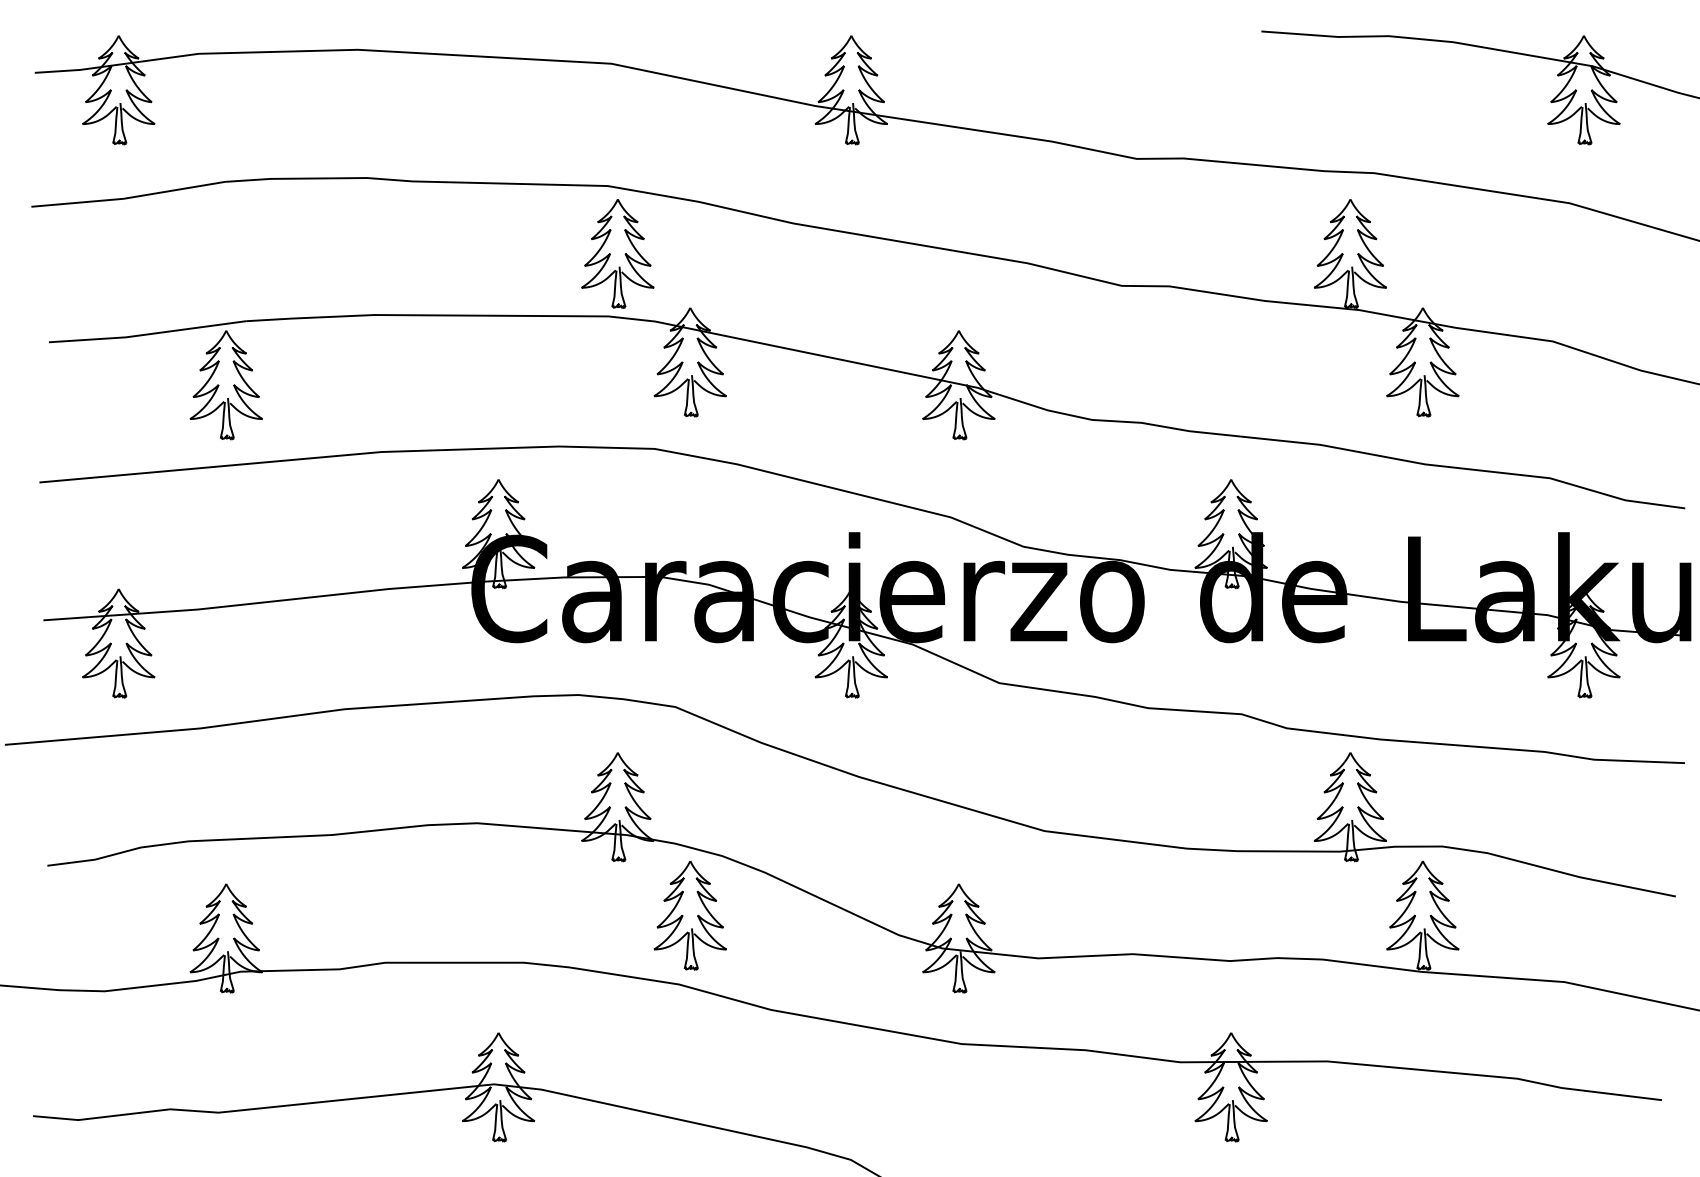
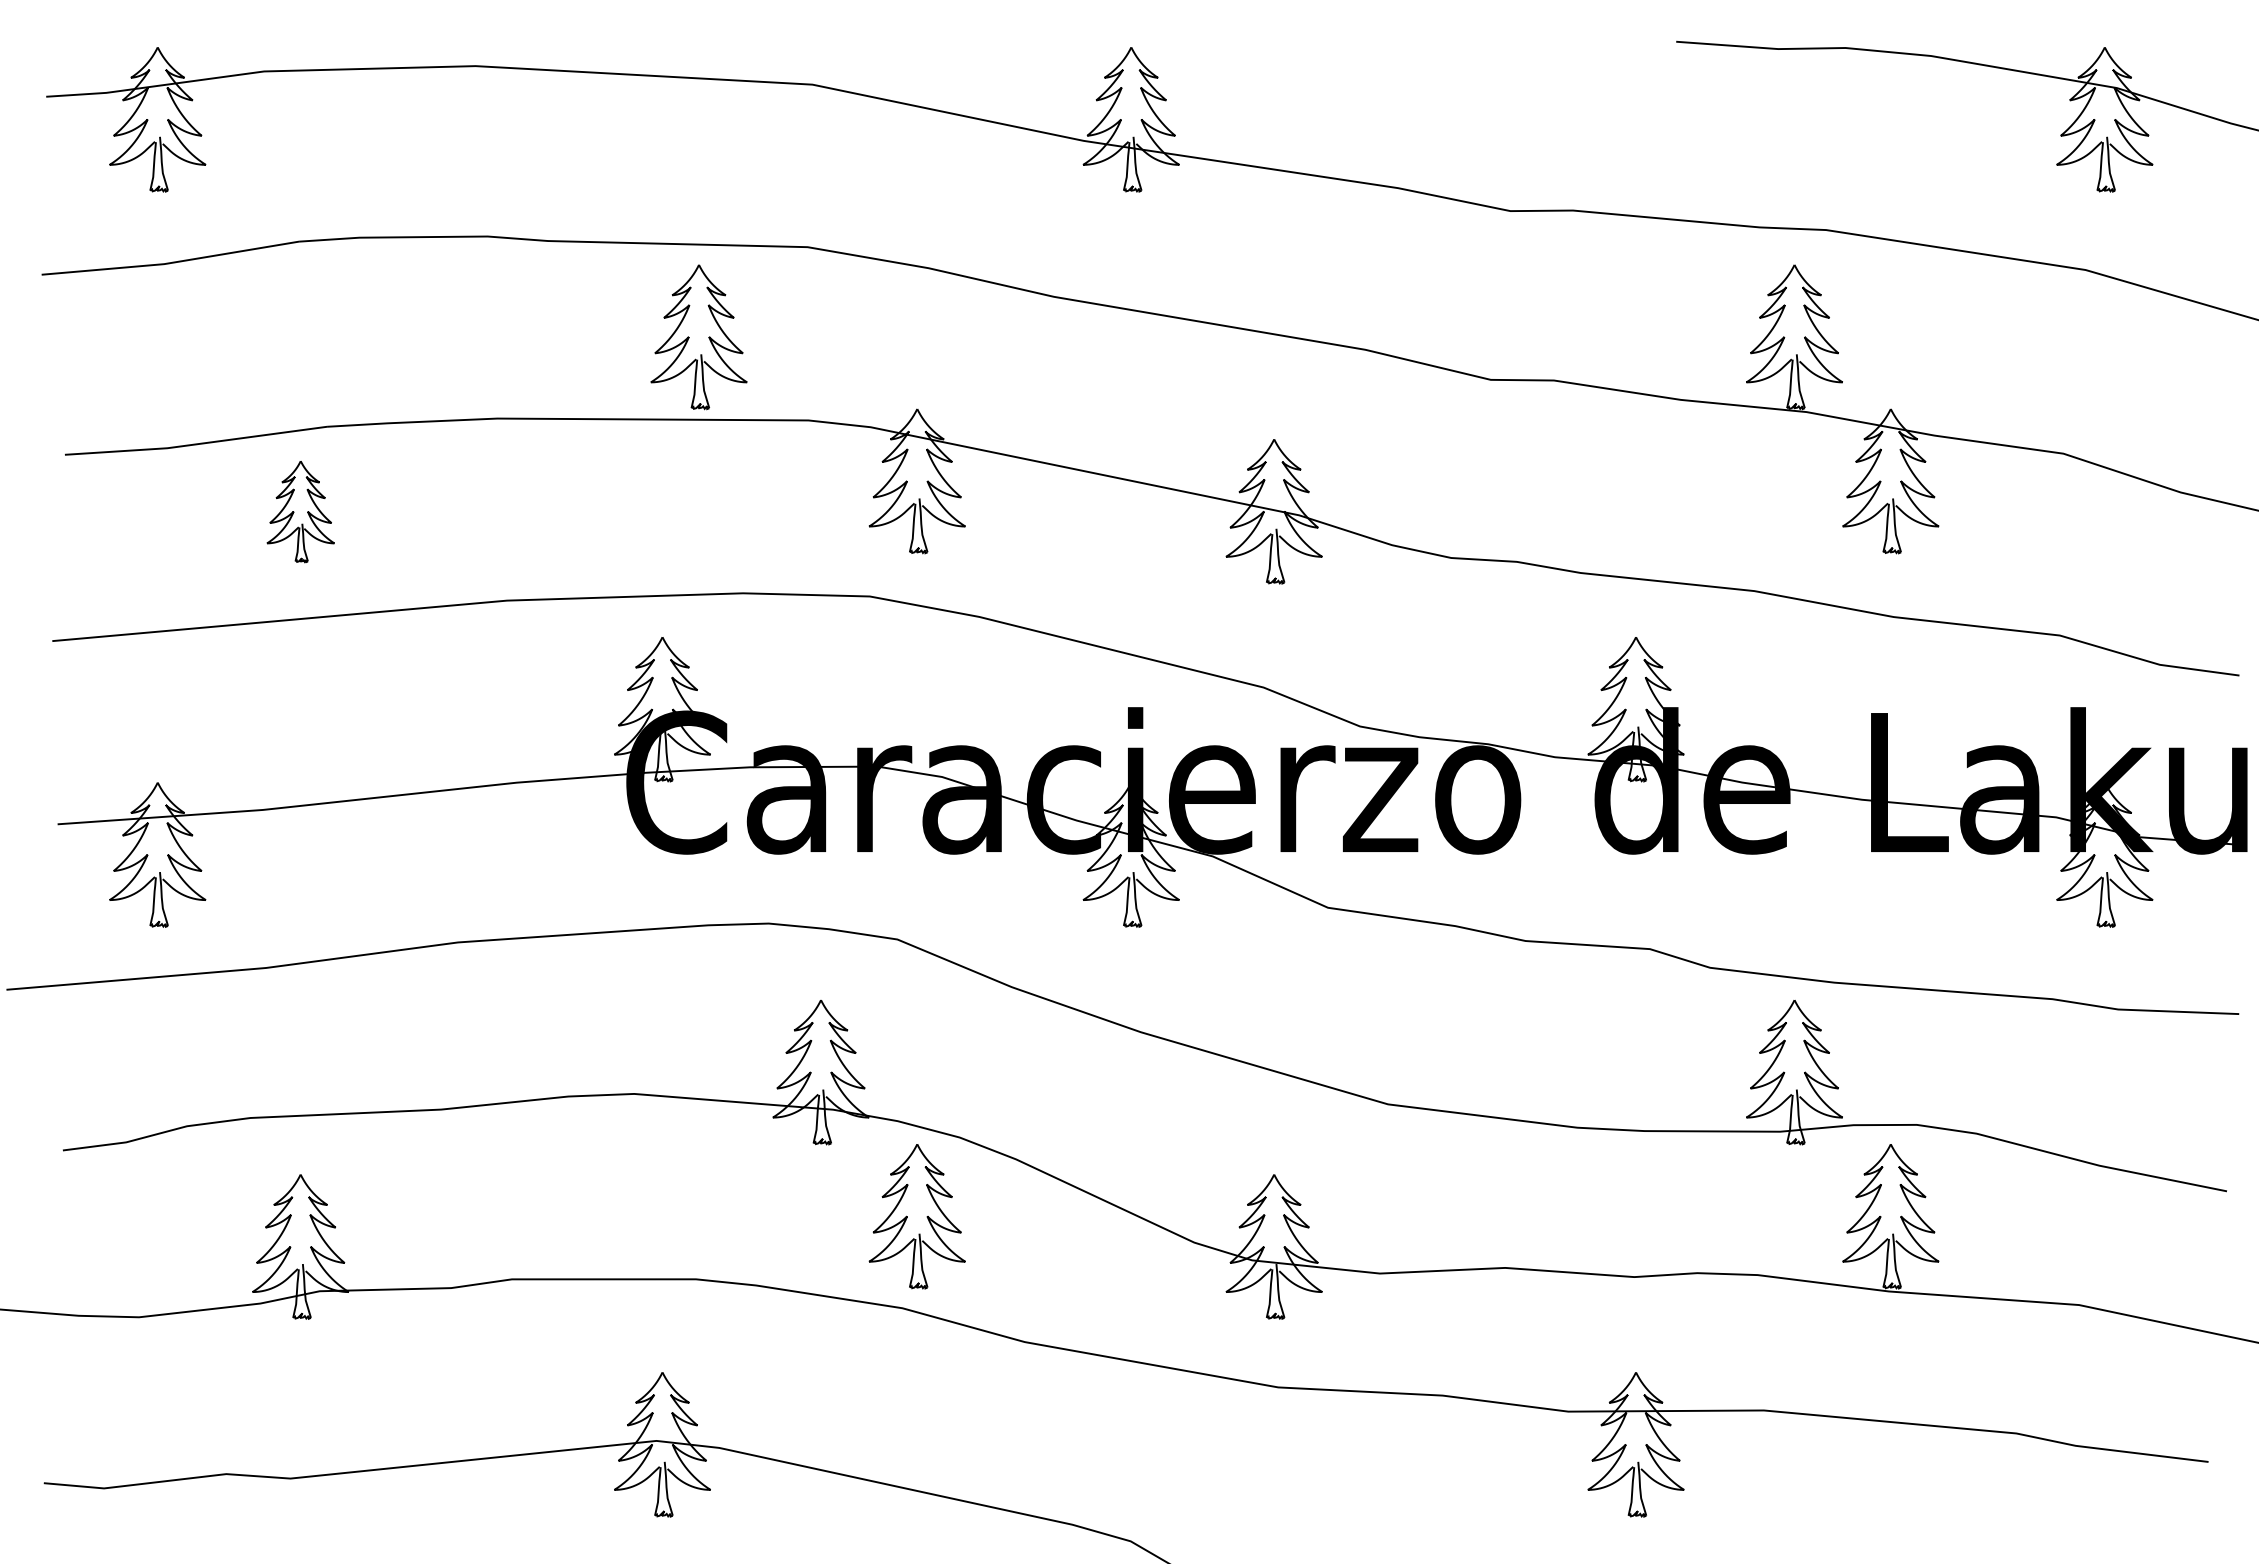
part: (617, 254) -> (698, 337), moved
part: (226, 384) -> (300, 511), size x0.7

